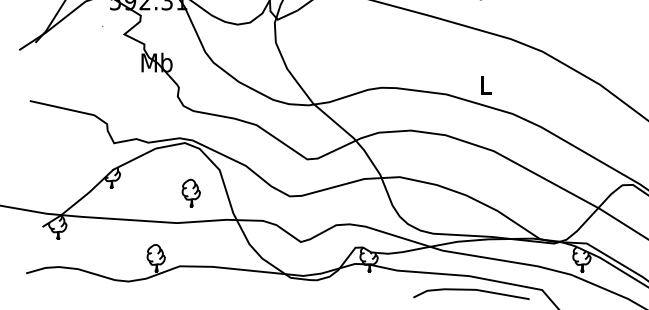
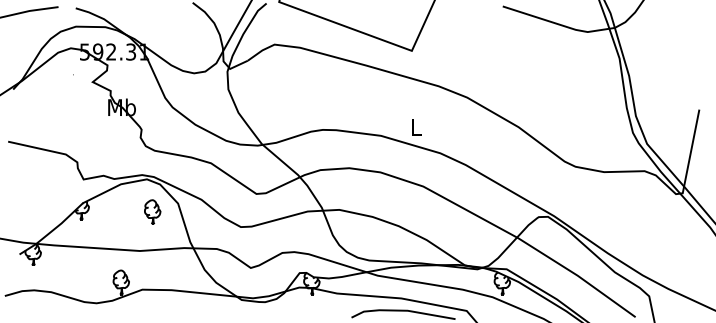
part: (191, 192) -> (152, 211), moved

